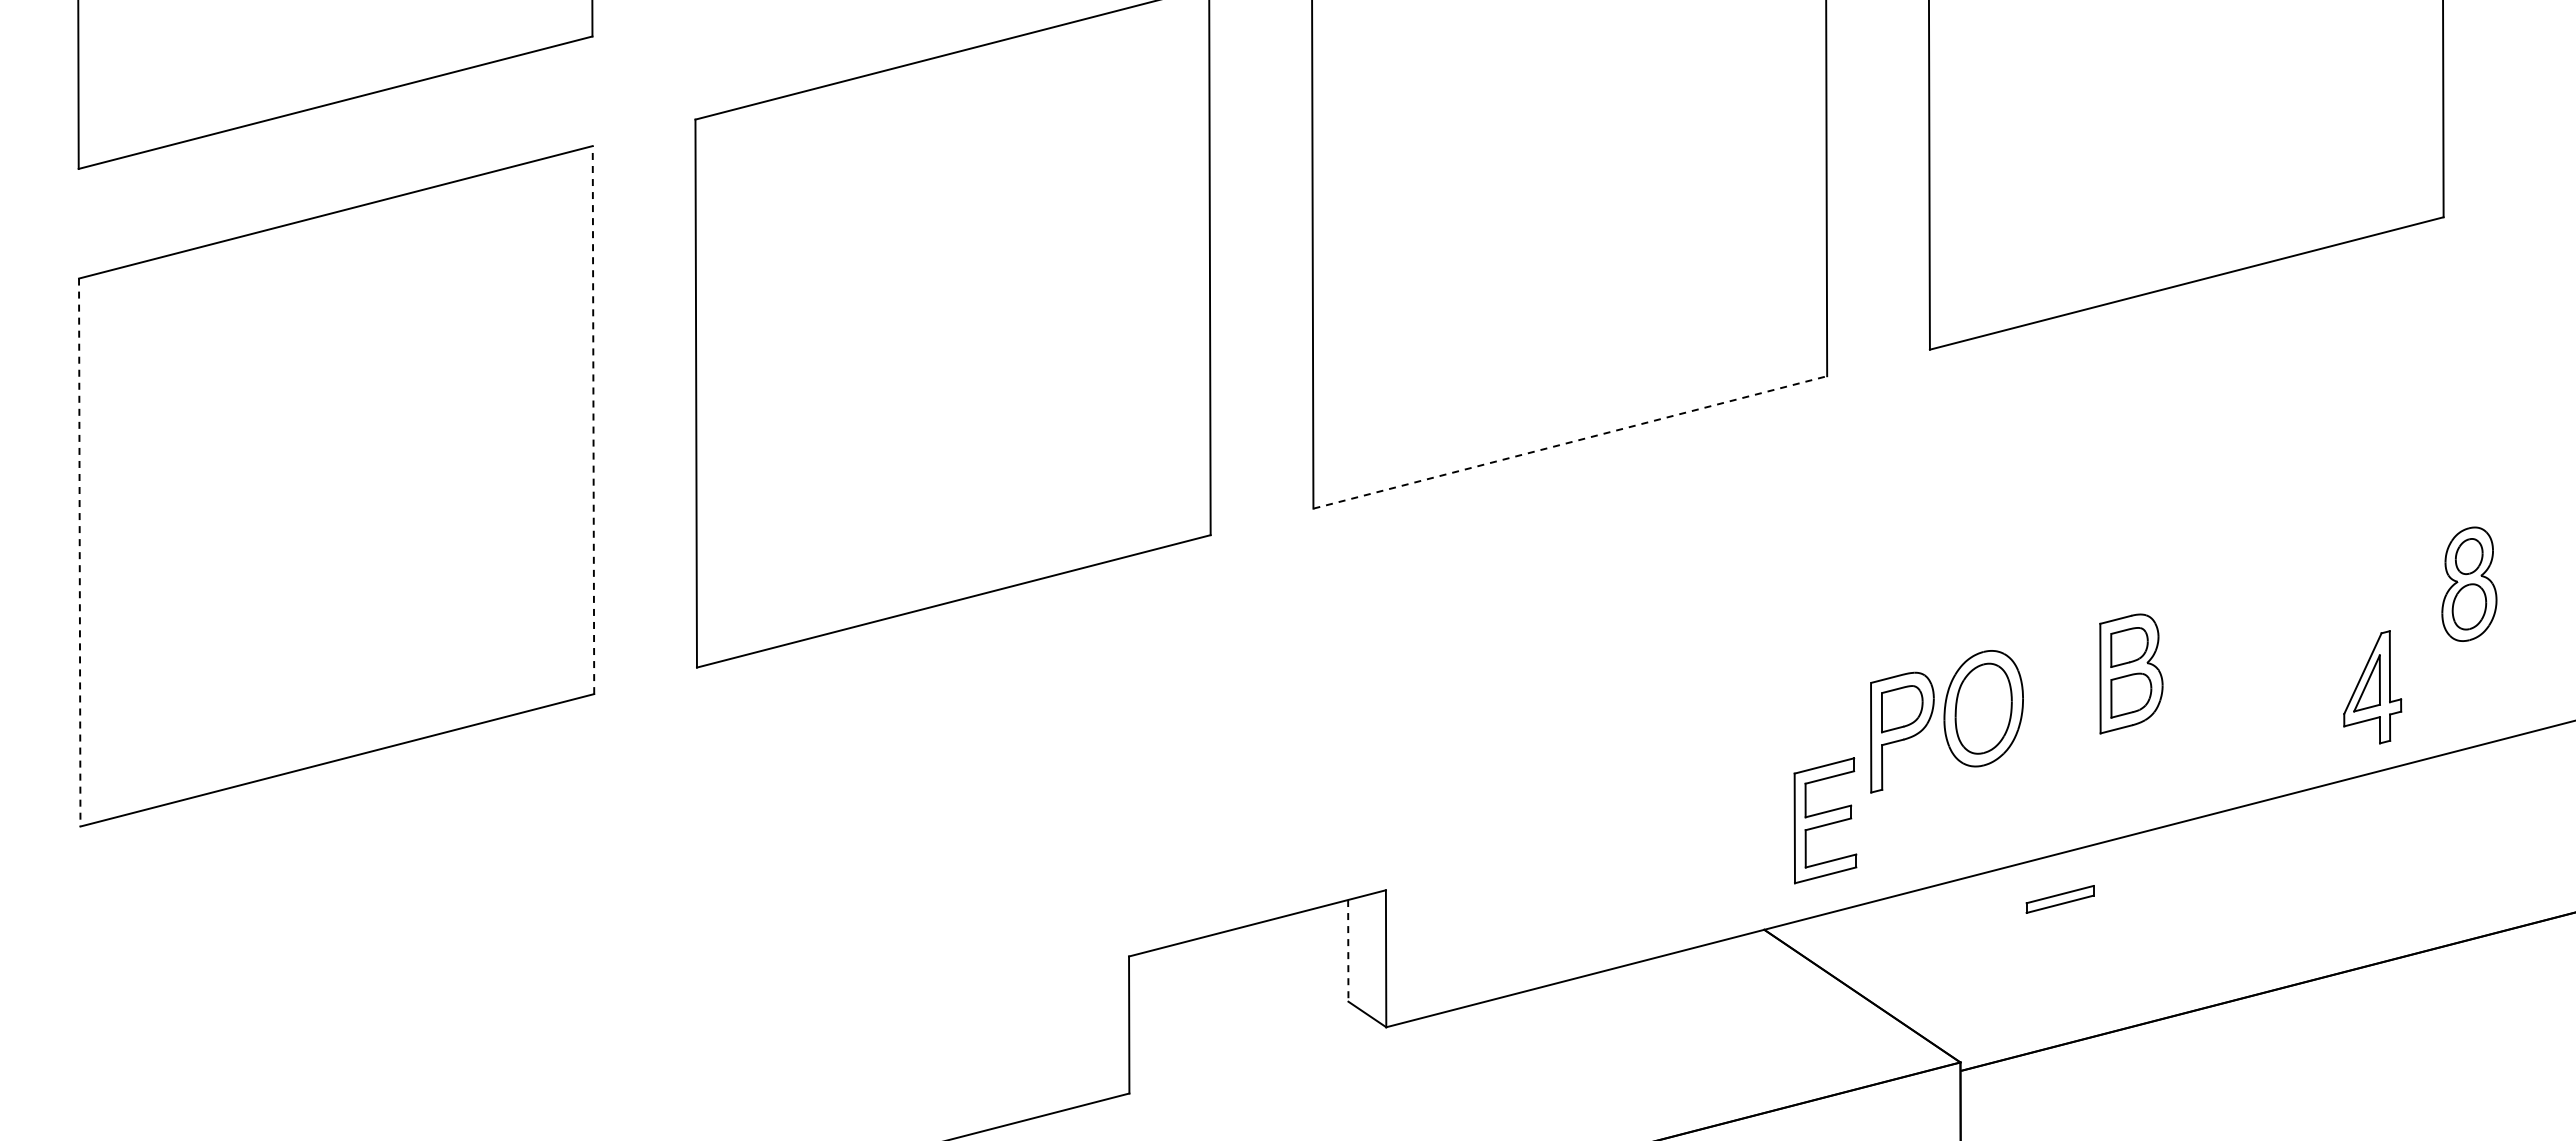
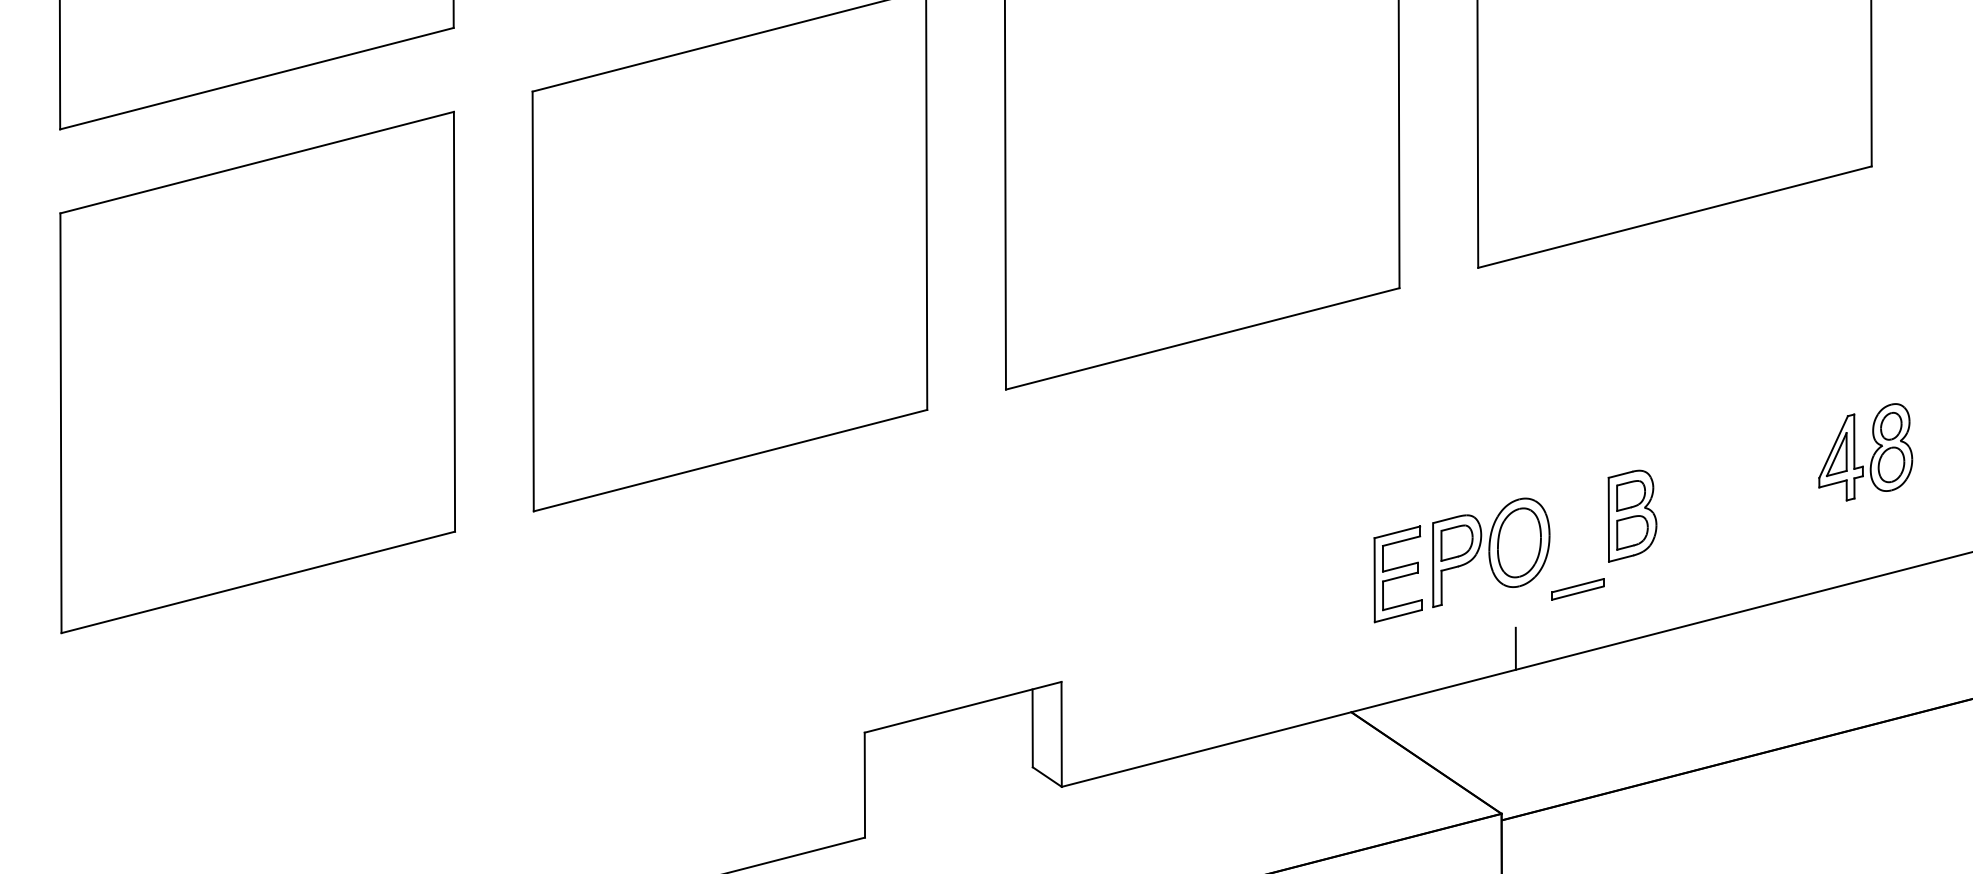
line: (593, 419) -> (454, 321), dashed -> solid
line: (1570, 442) -> (1202, 338), dashed -> solid
line: (79, 552) -> (60, 423), dashed -> solid
part: (2372, 687) -> (1840, 457), moved
part: (1825, 820) -> (1398, 574), moved
line: (1979, 846) -> (1516, 648), added
part: (2059, 899) -> (1577, 589), moved
line: (1348, 950) -> (1032, 728), dashed -> solid

